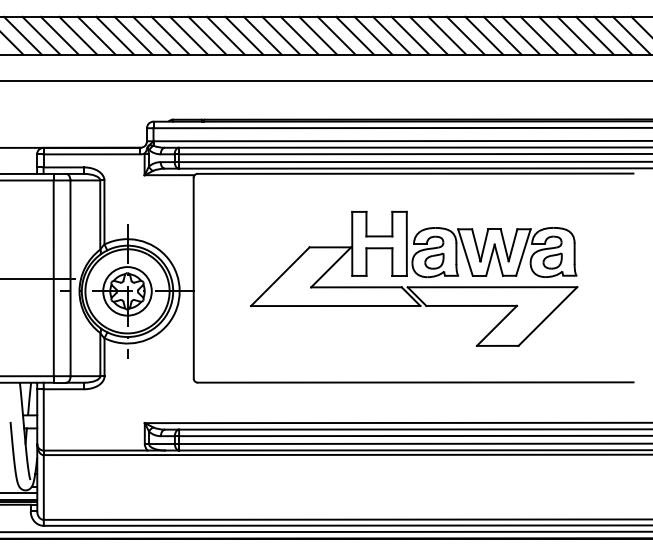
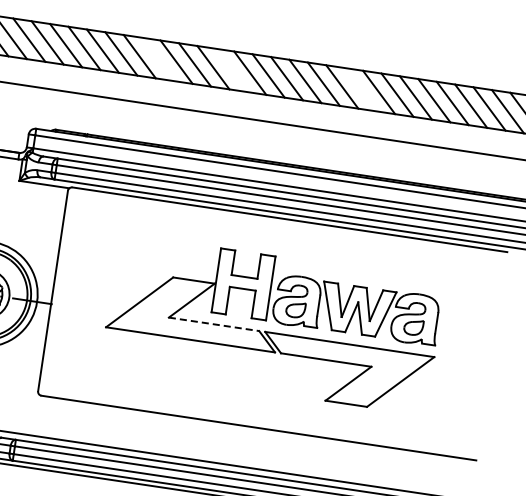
line: (262, 35) -> (157, 59), removed
line: (336, 35) -> (231, 70), removed
line: (465, 35) -> (360, 89), removed
line: (356, 287) -> (214, 324), solid -> dashed

